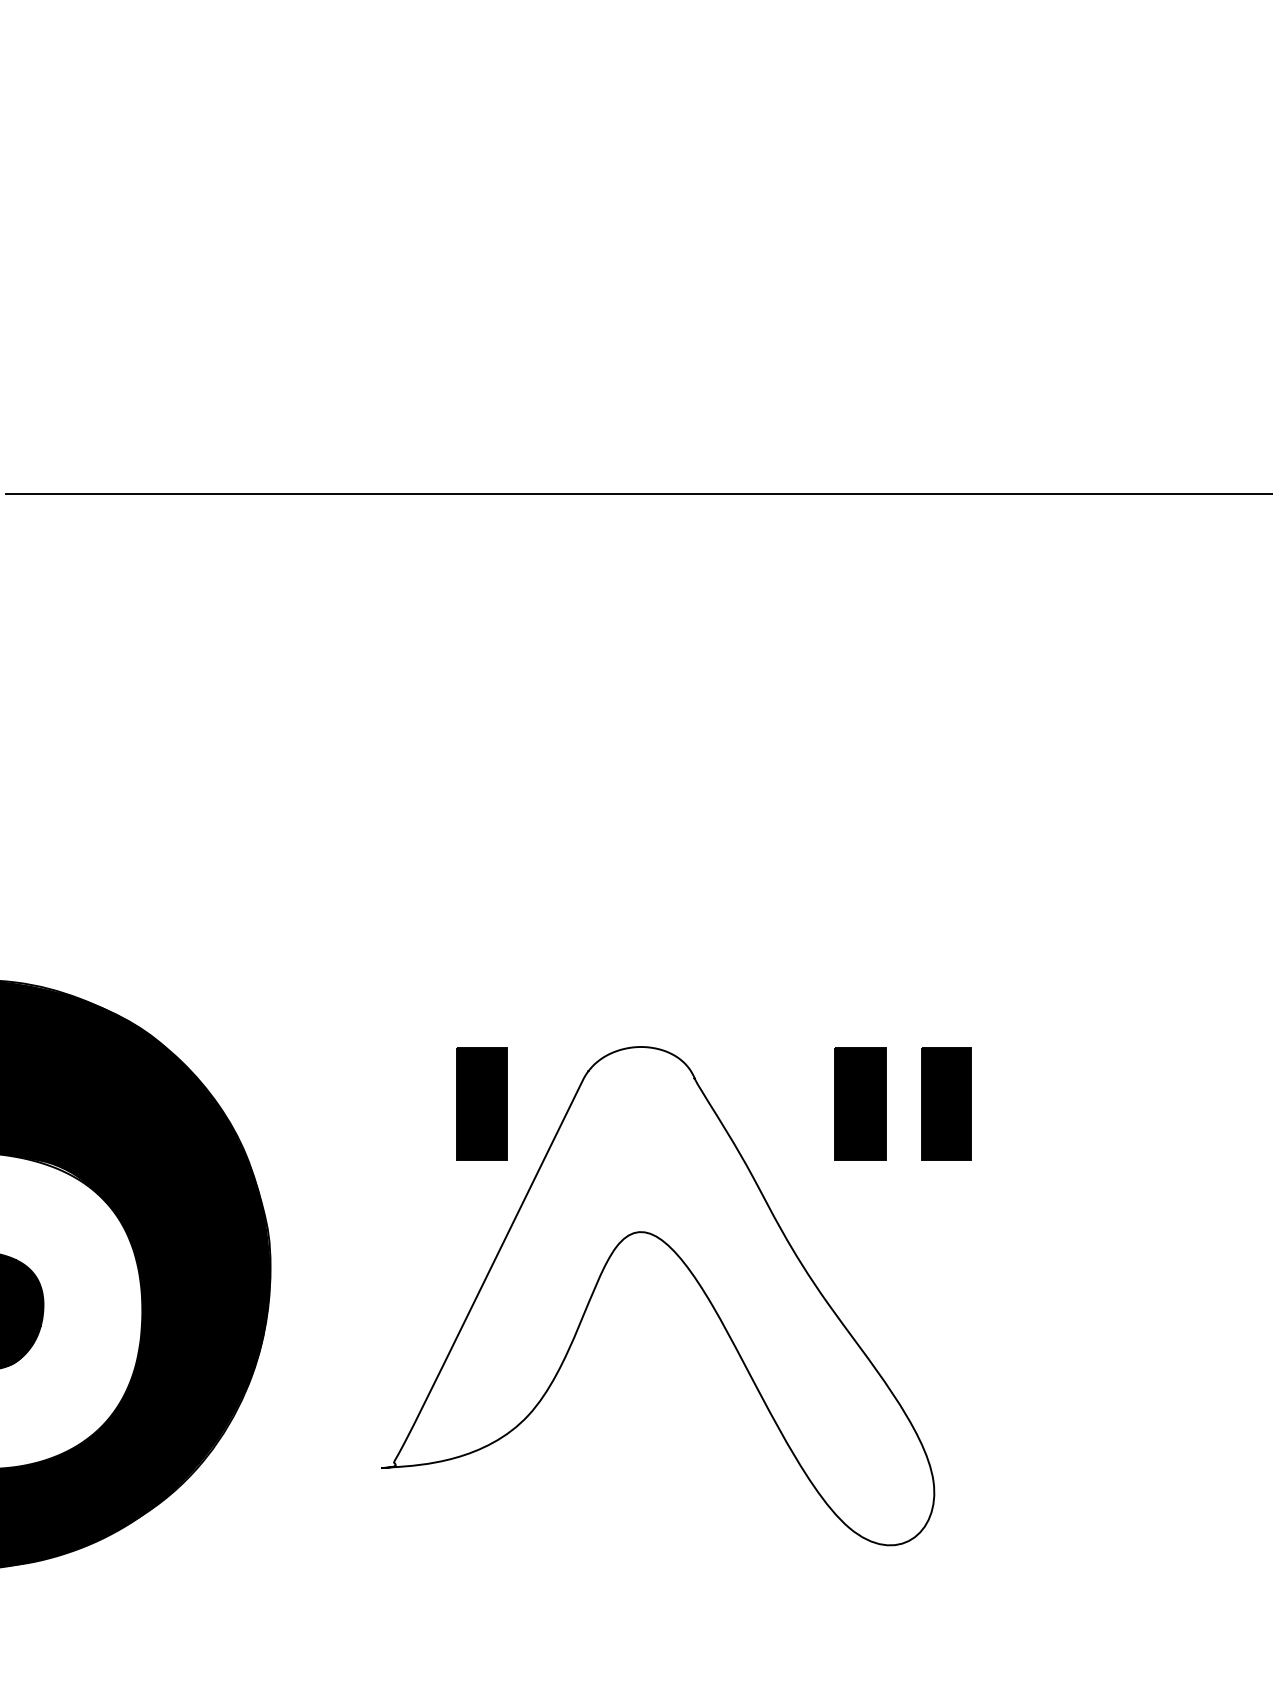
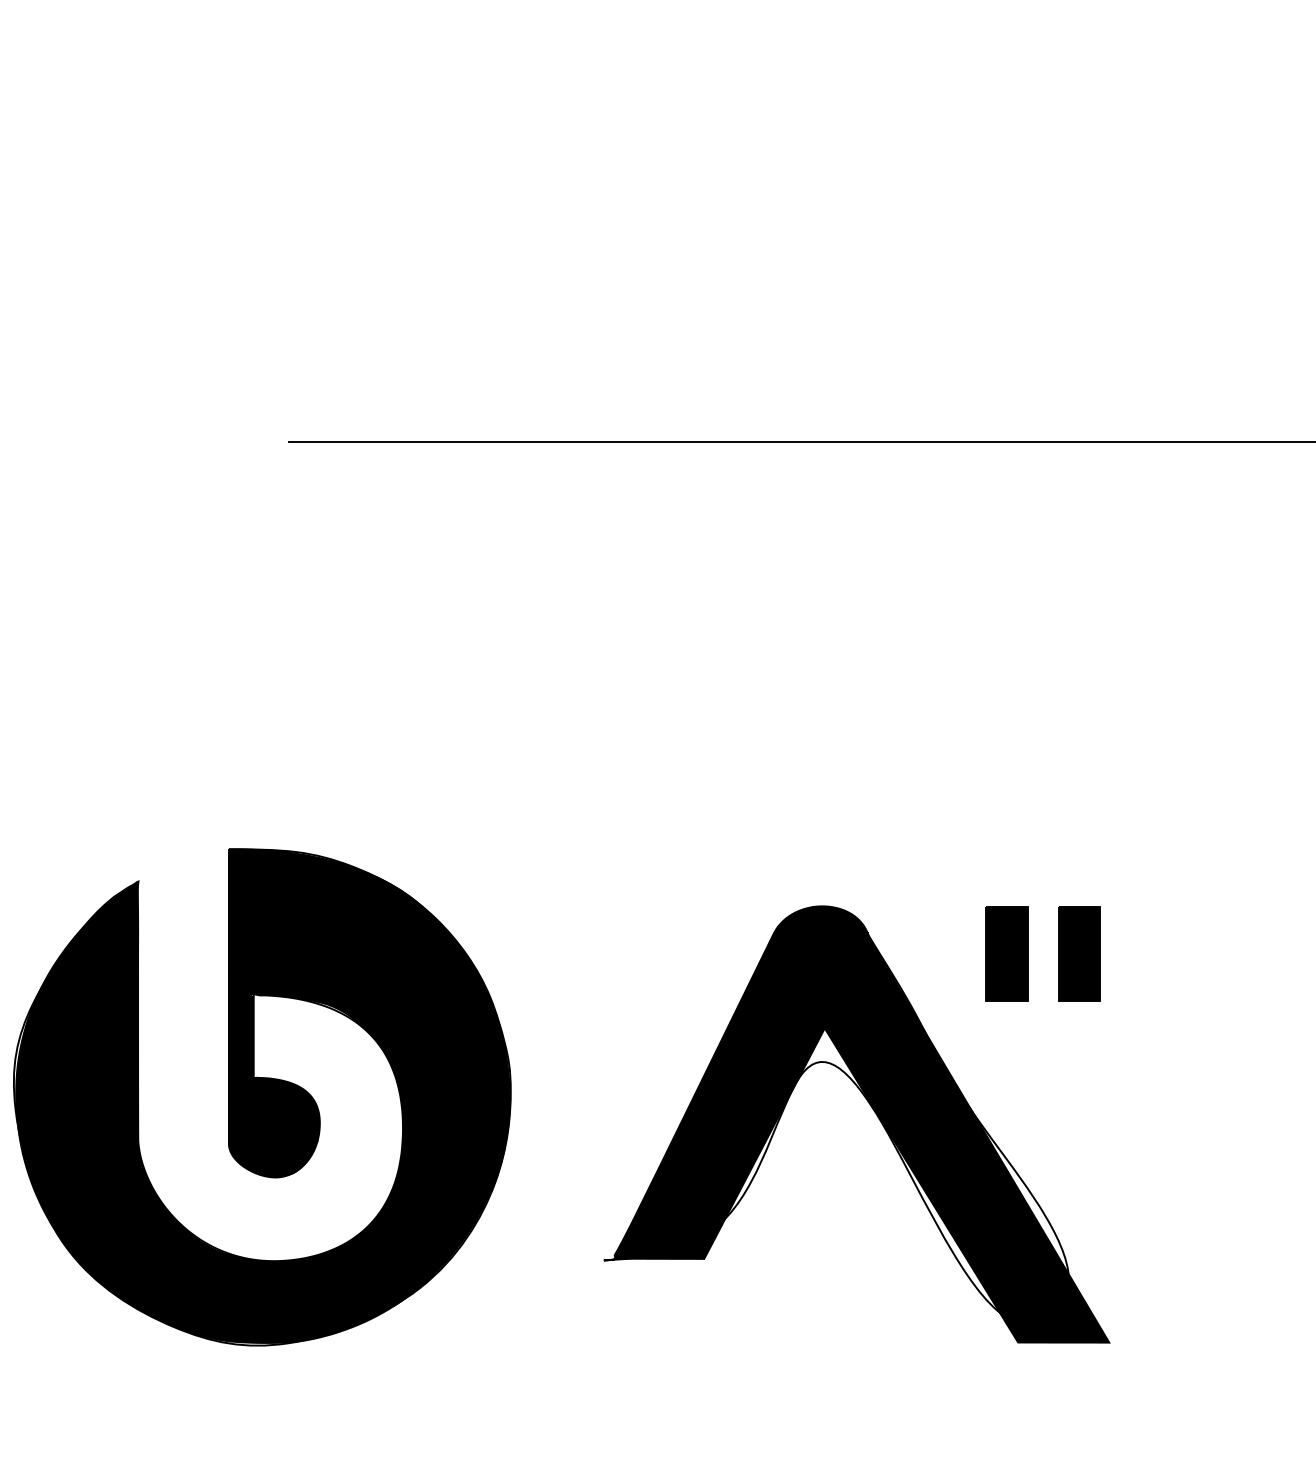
part: (481, 1103) -> (688, 953), removed
fill: (687, 1306) -> (861, 1124), added

